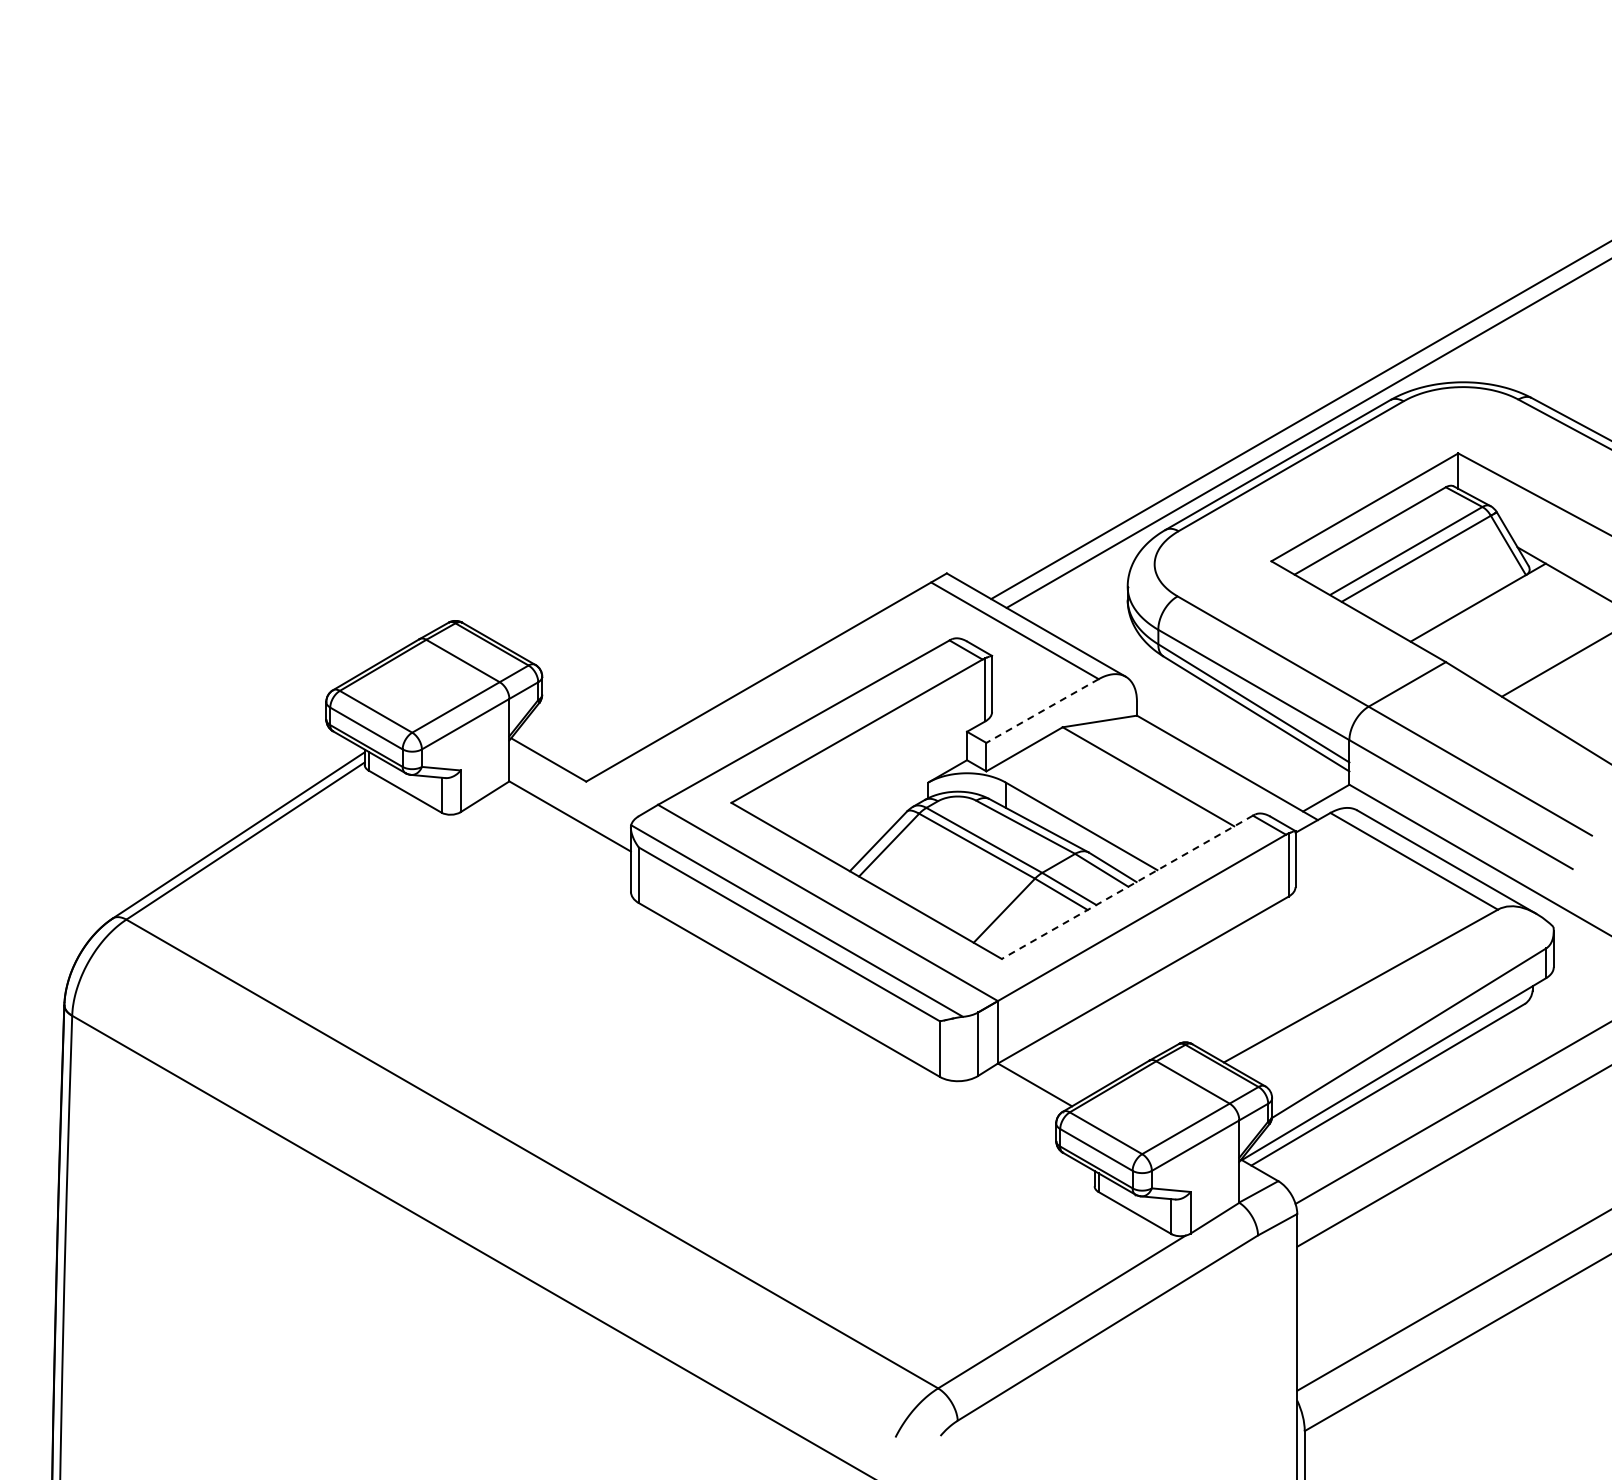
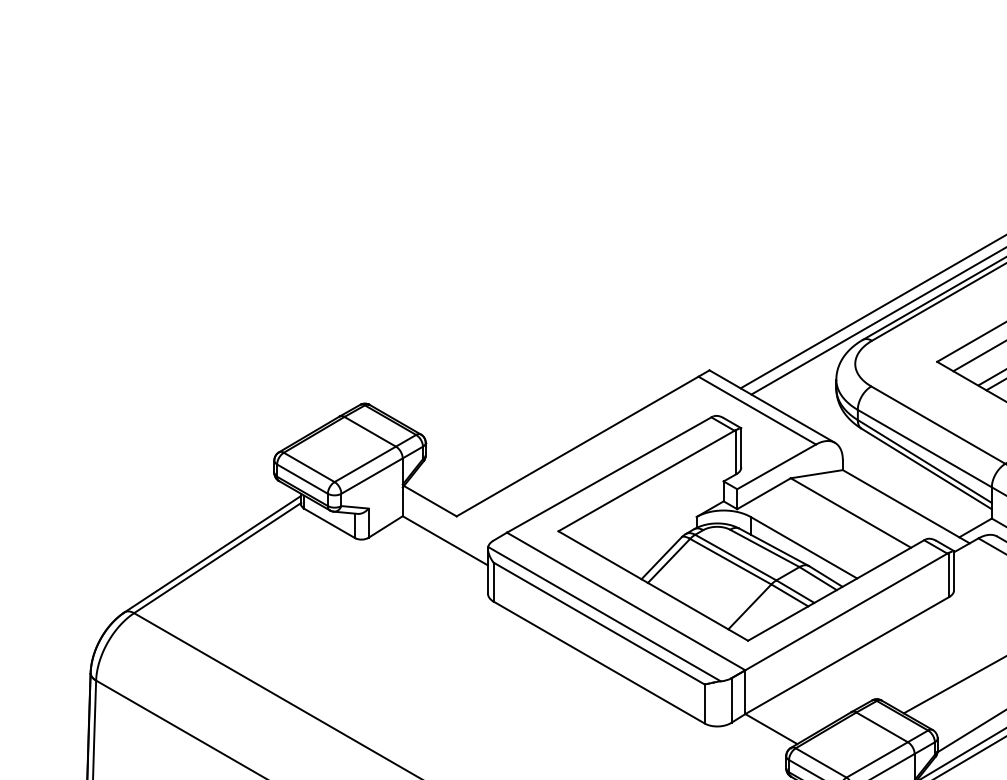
line: (1042, 711) -> (776, 467), dashed -> solid
line: (1127, 887) -> (836, 590), dashed -> solid

